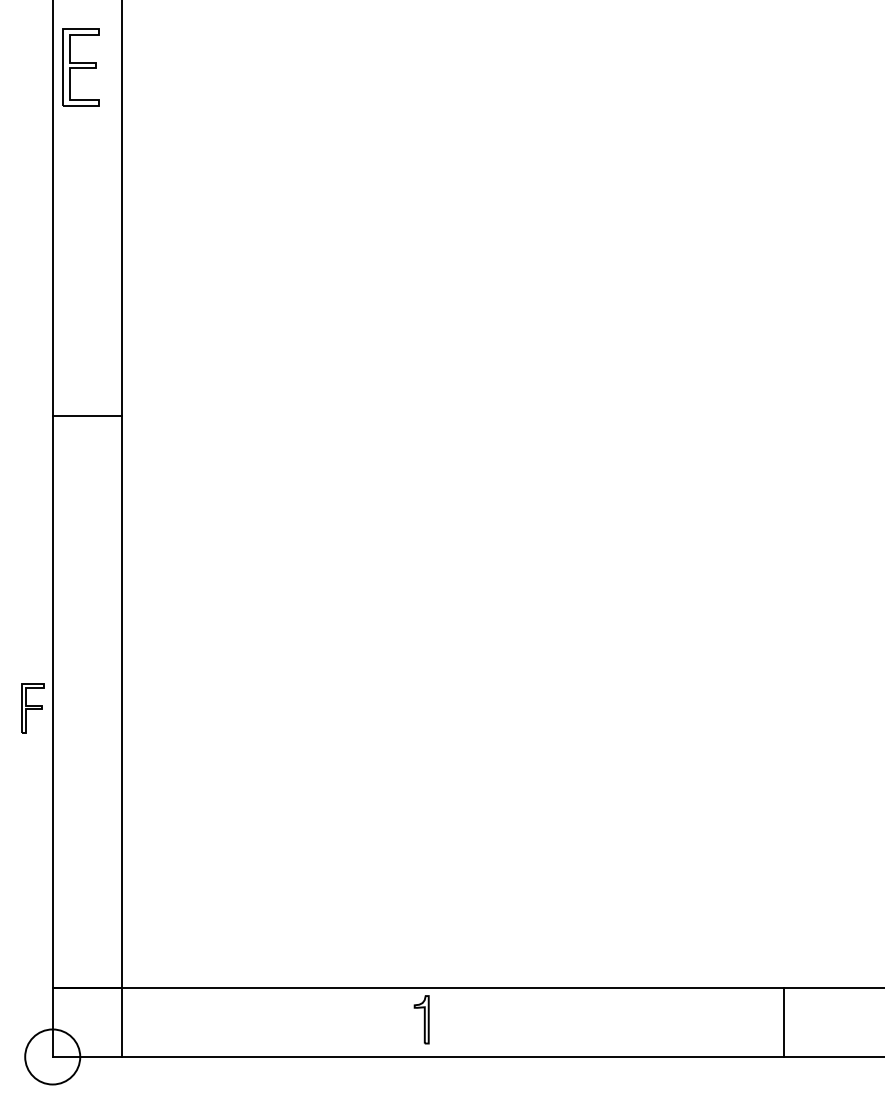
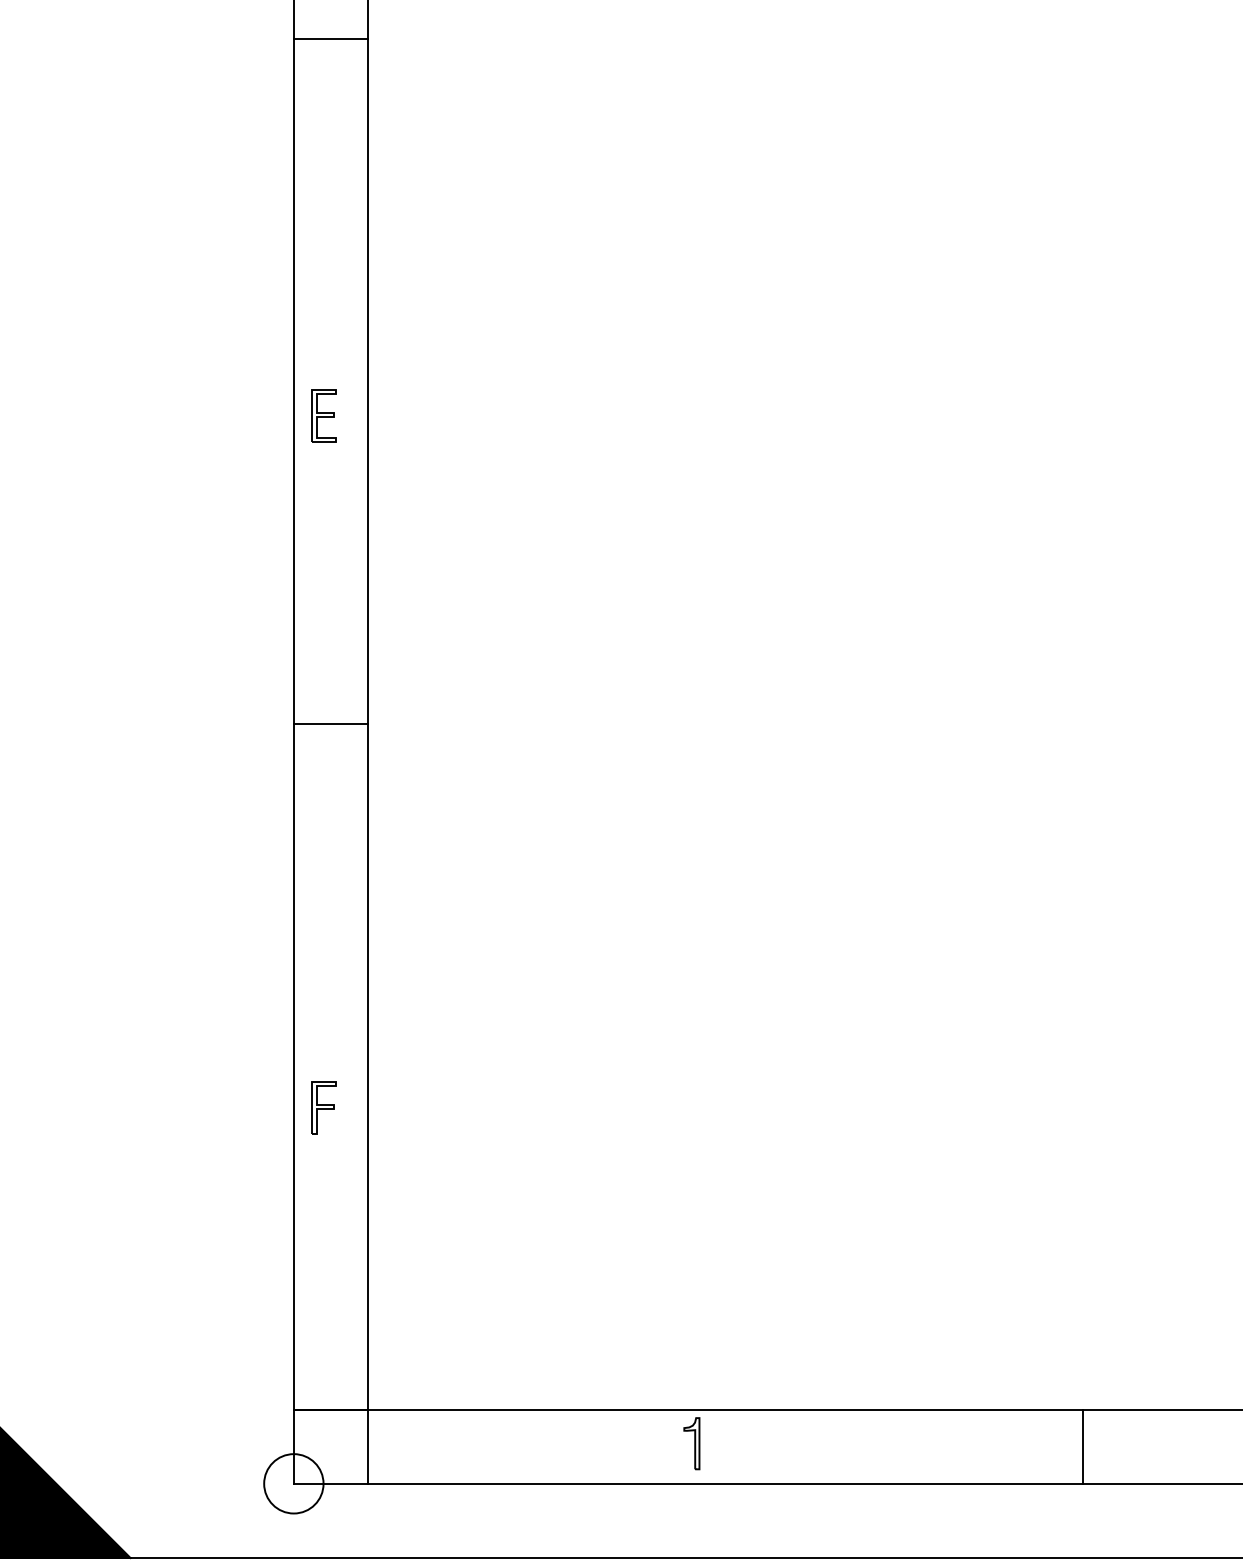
part: (80, 66) -> (323, 415), size x0.62
line: (86, 416) -> (330, 724), moved
part: (31, 708) -> (323, 1107), moved

